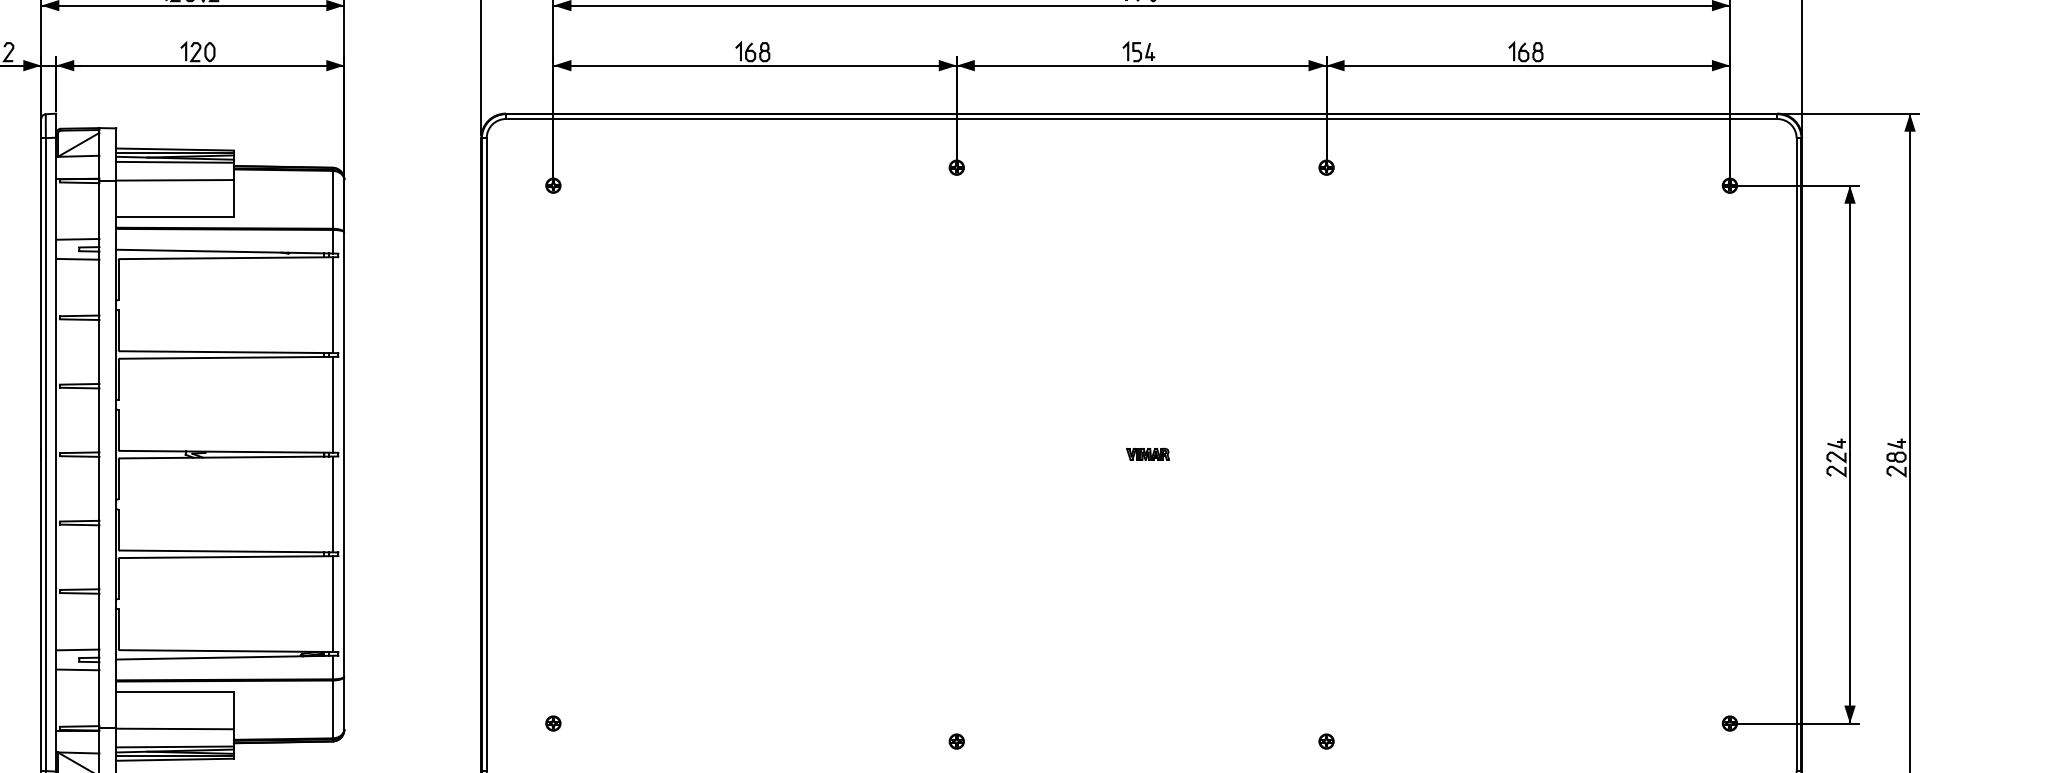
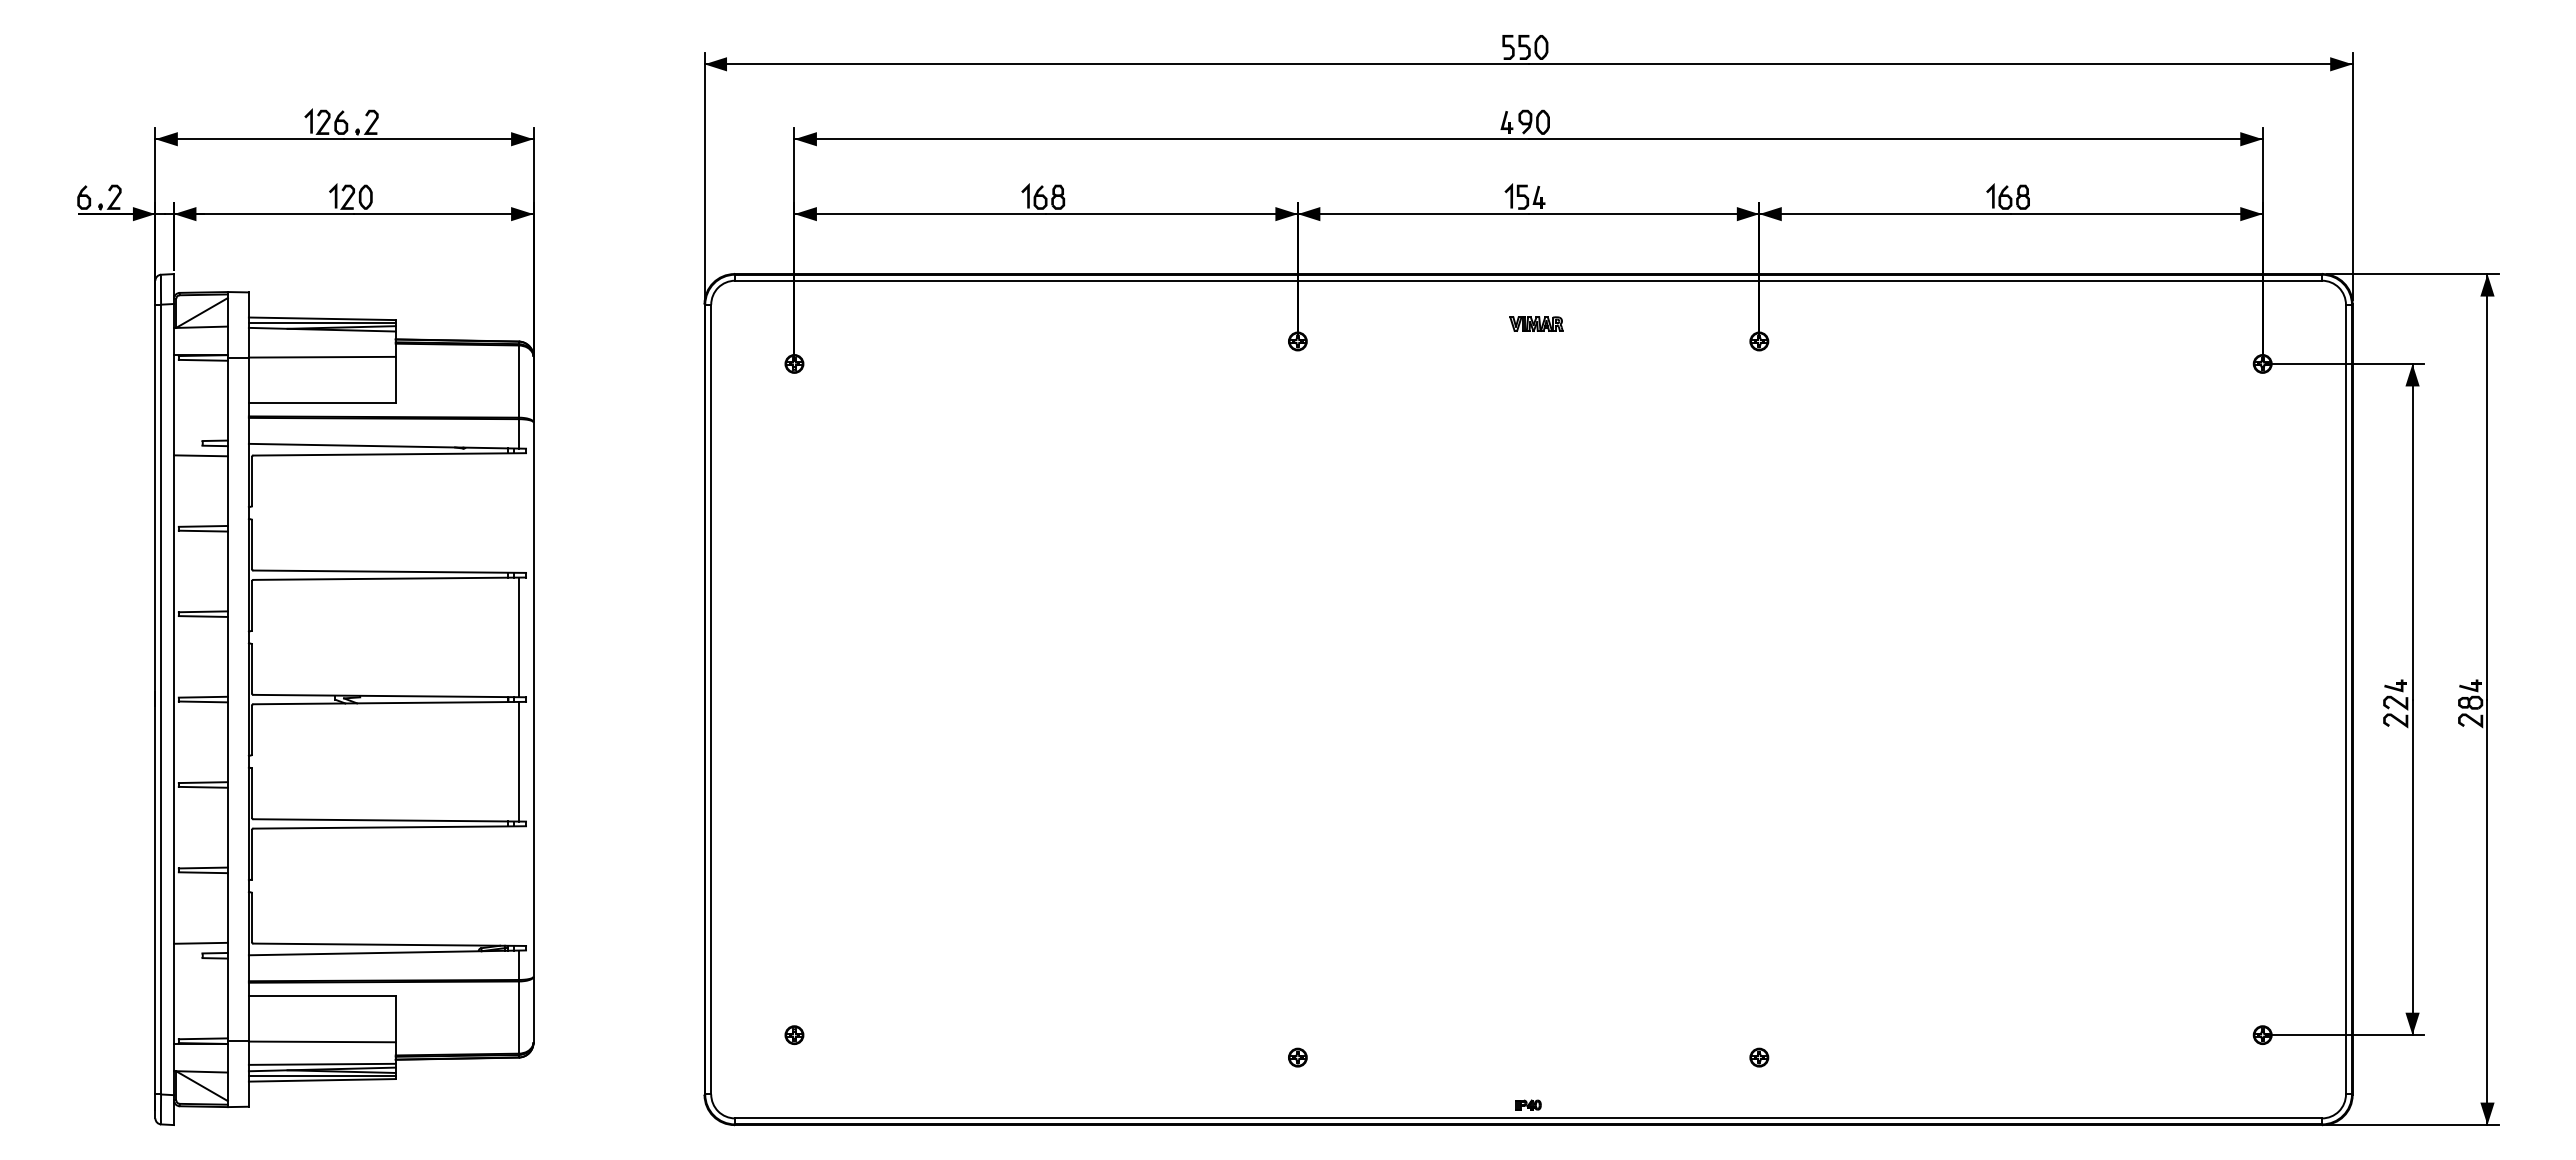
line: (174, 162) -> (321, 334), removed
line: (77, 239) -> (200, 430), removed
line: (332, 304) -> (518, 512), removed
part: (1148, 453) -> (1536, 323), moved
line: (332, 603) -> (518, 885), removed
line: (77, 669) -> (200, 967), removed

